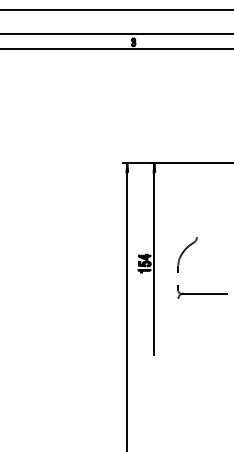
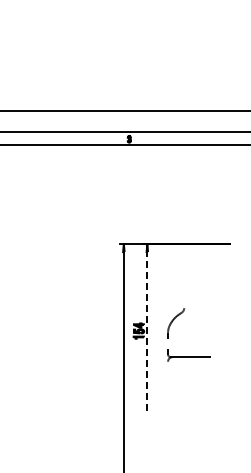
line: (154, 262) -> (147, 330), solid -> dashed

